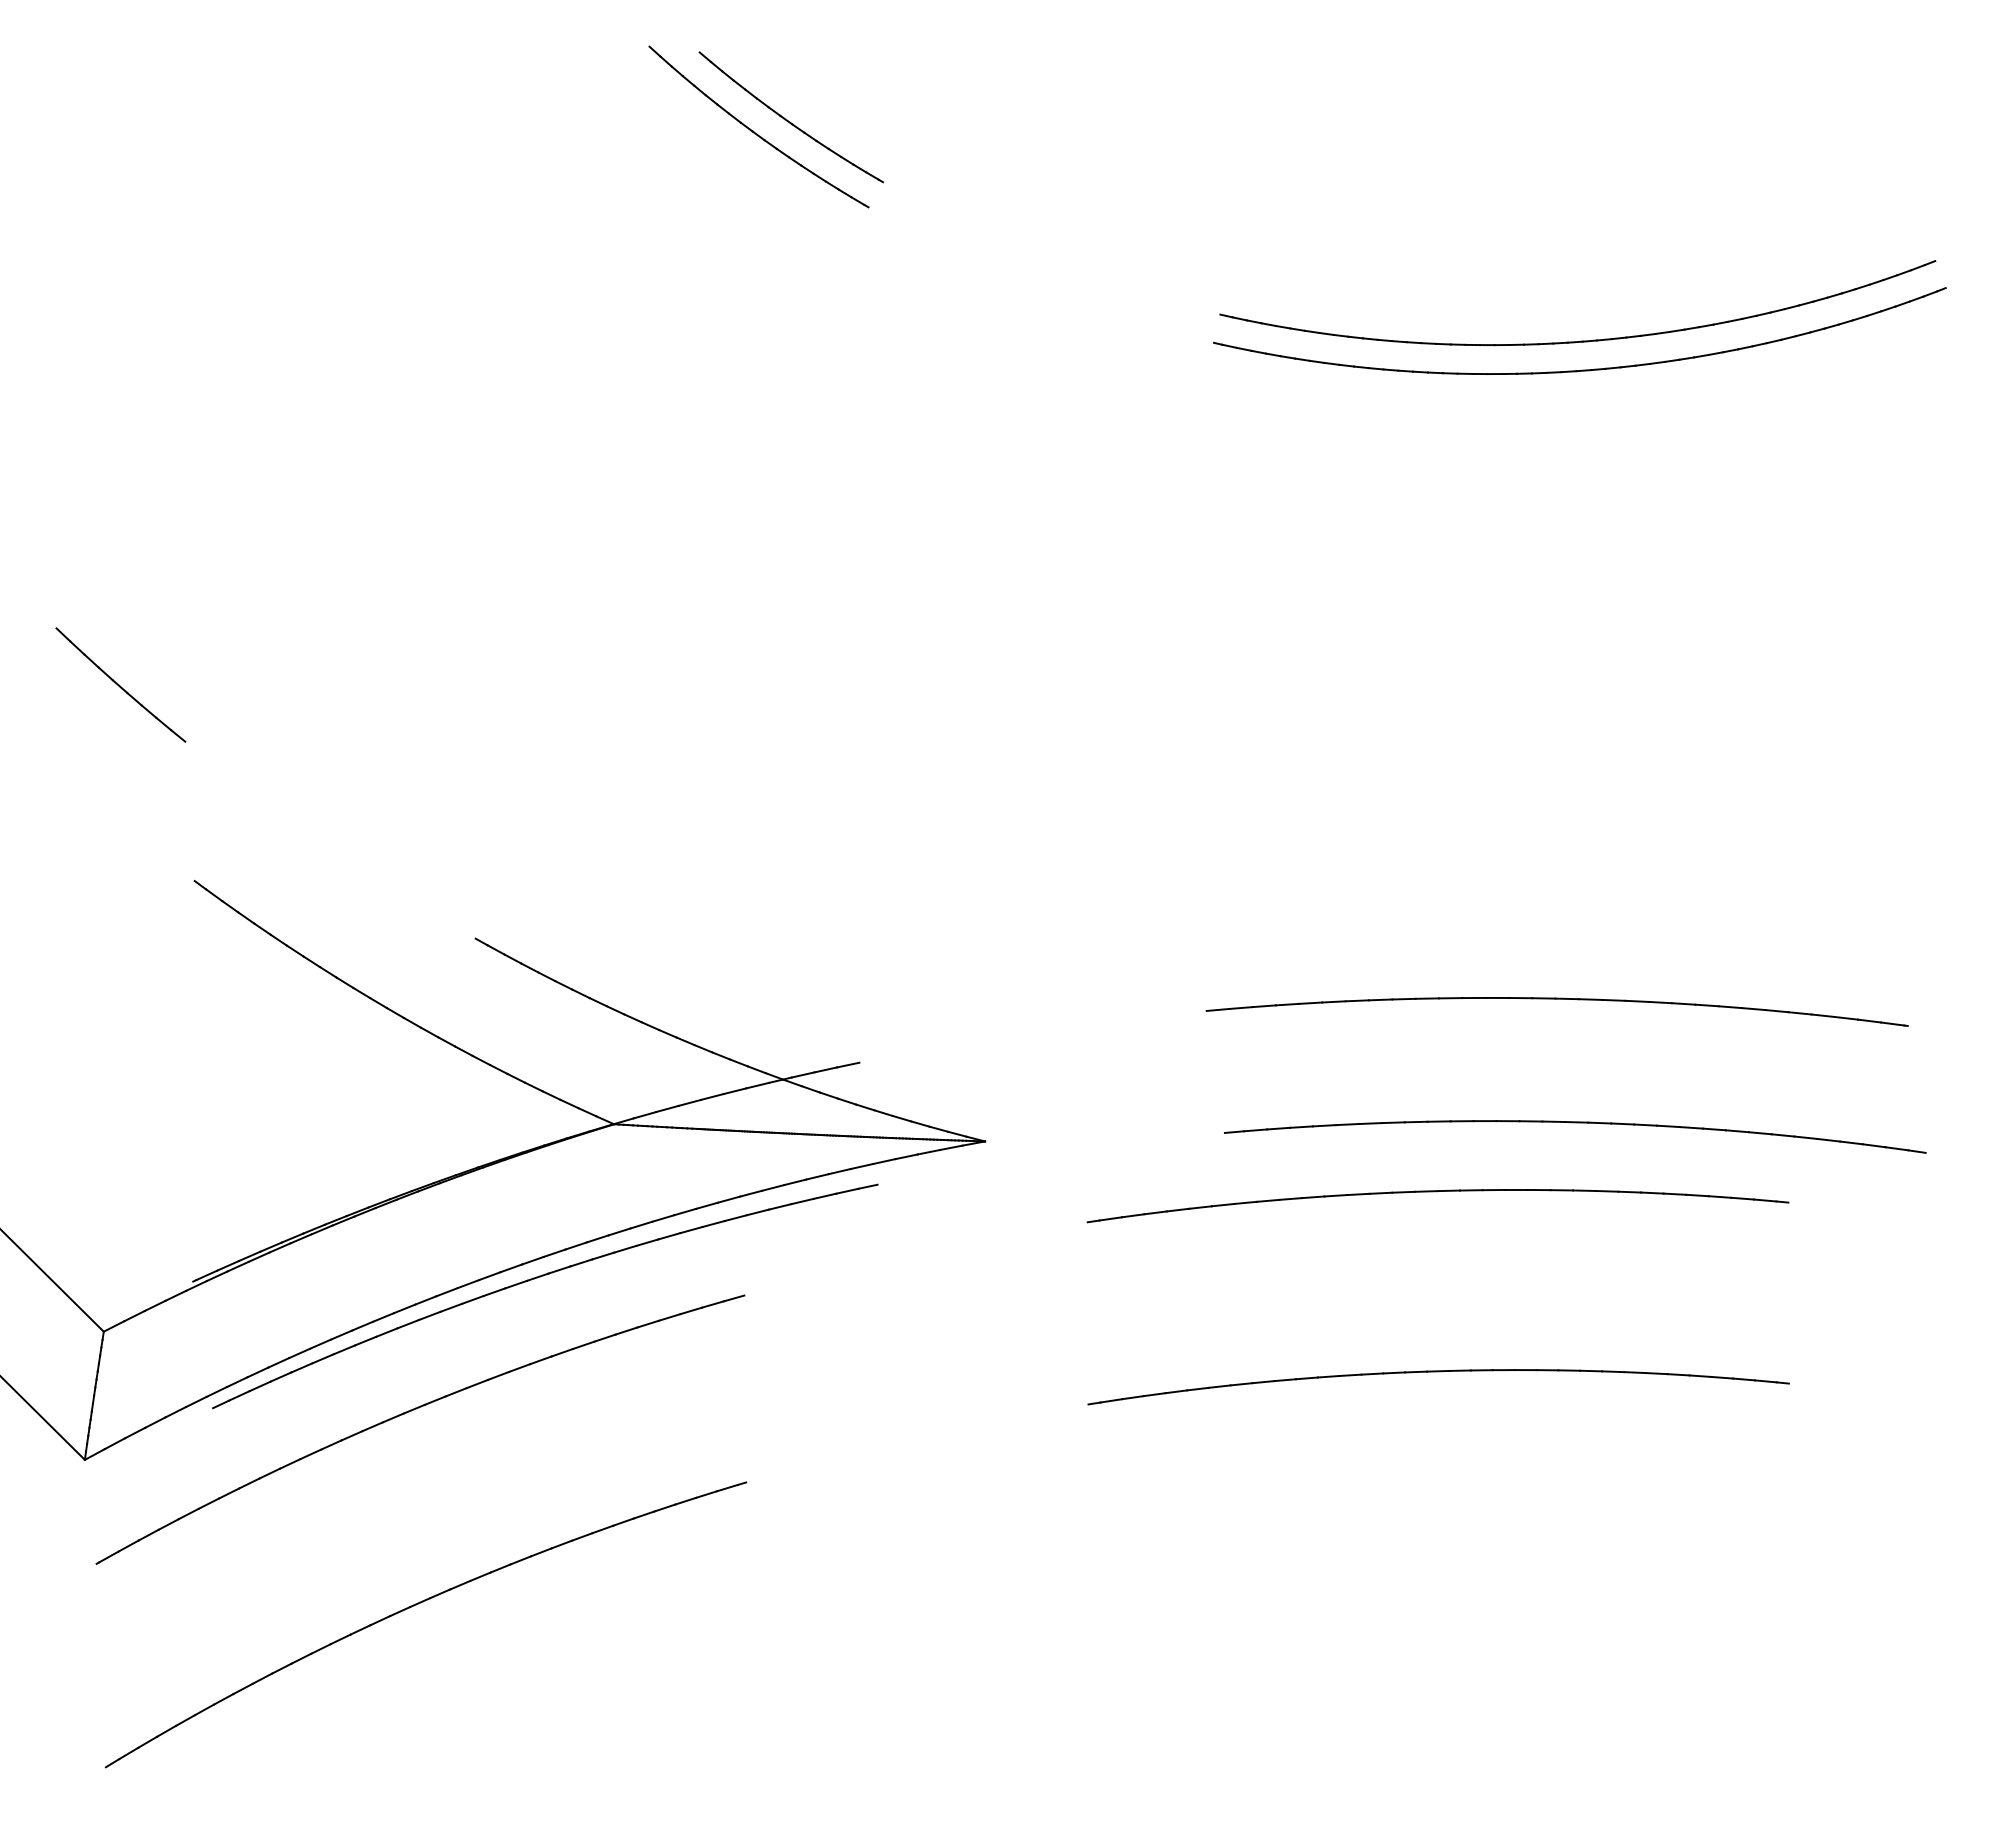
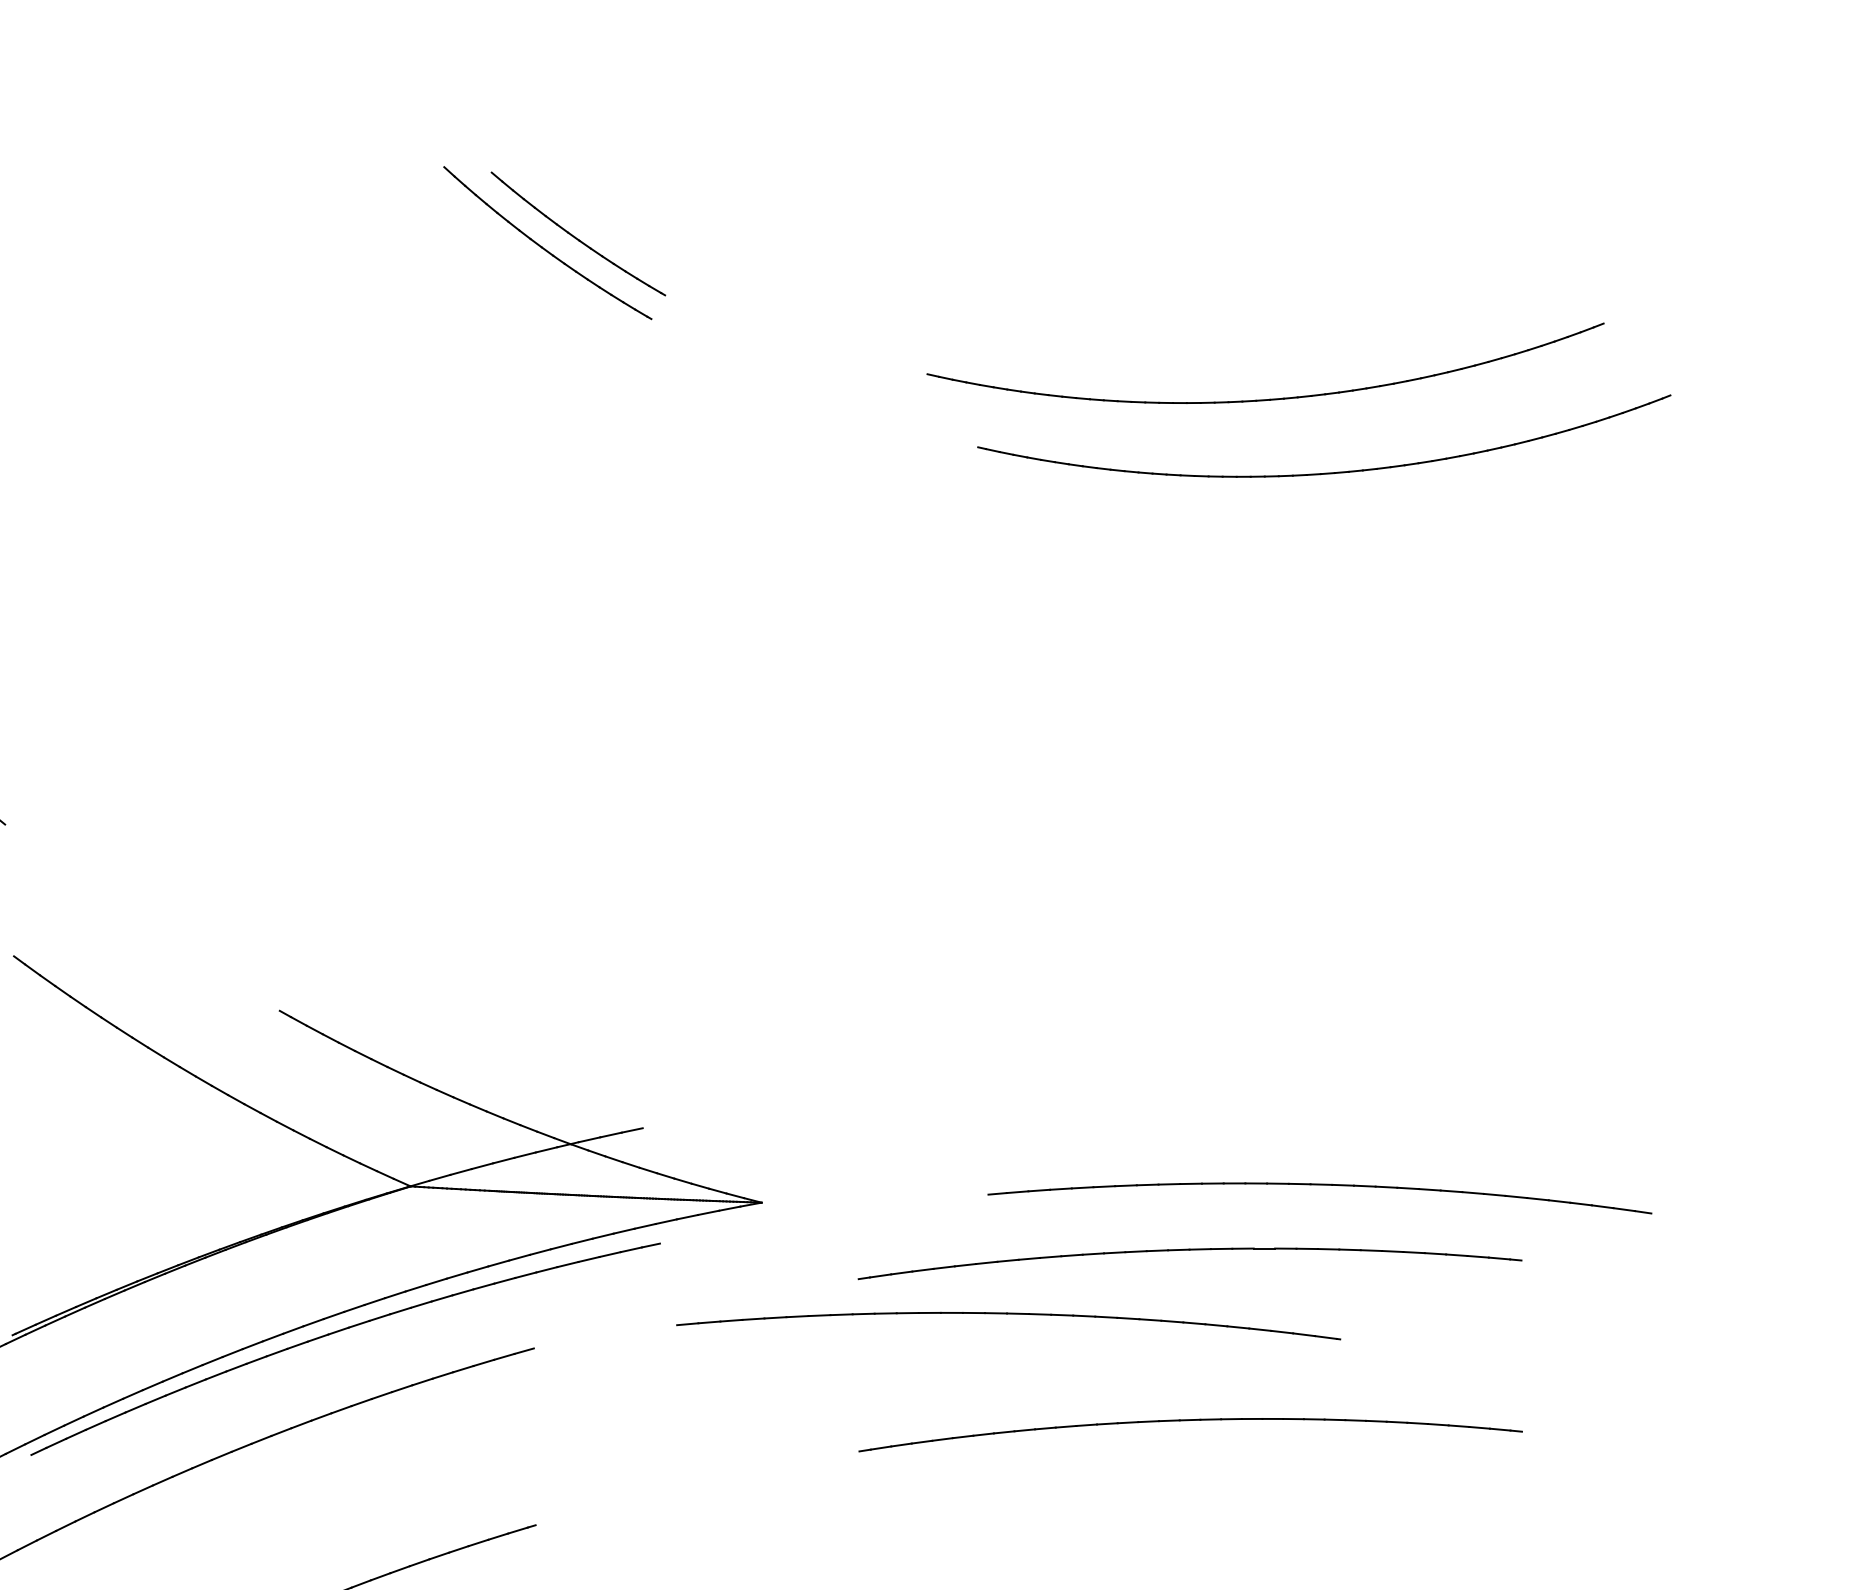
part: (1580, 340) -> (1268, 398), moved
part: (1556, 999) -> (1007, 1314), moved

